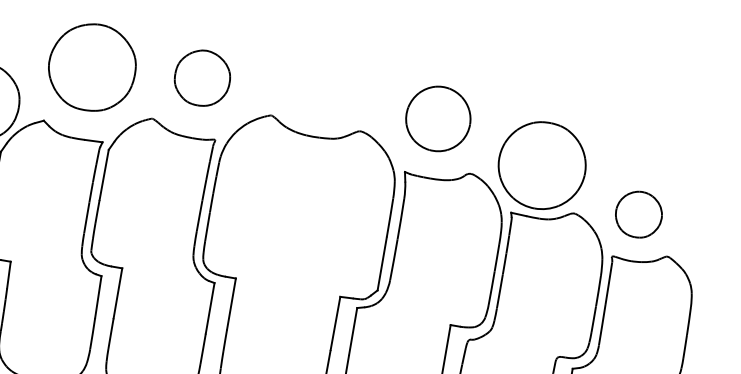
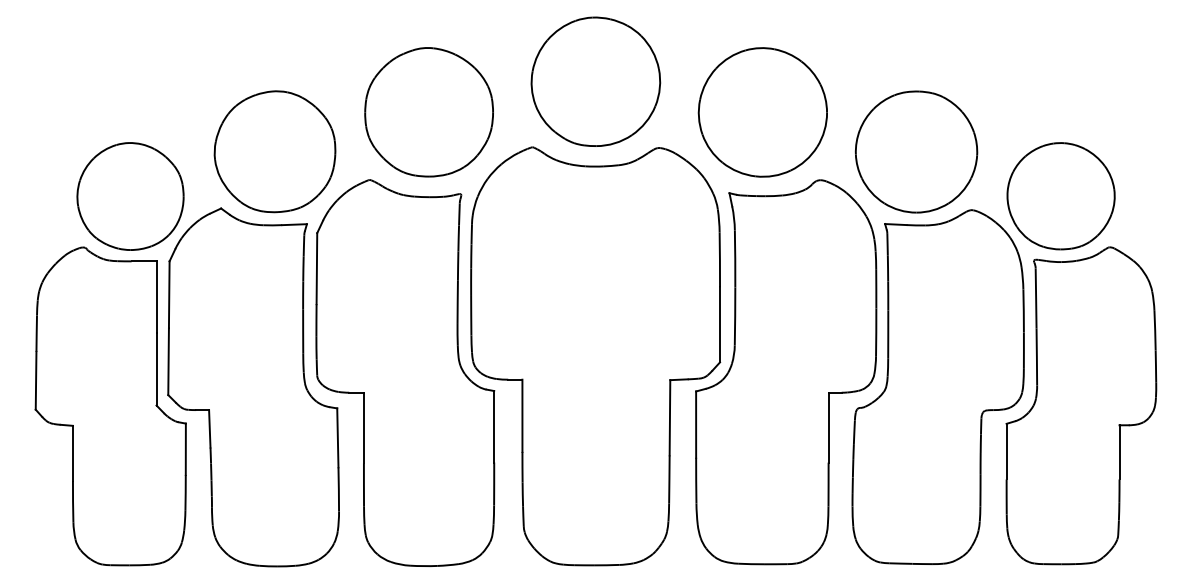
part: (91, 67) -> (274, 151), moved
part: (323, 76) -> (595, 81), added
part: (202, 78) -> (428, 112), size x1.67
part: (438, 118) -> (762, 112), size x1.43
part: (638, 214) -> (1060, 196), size x1.67

